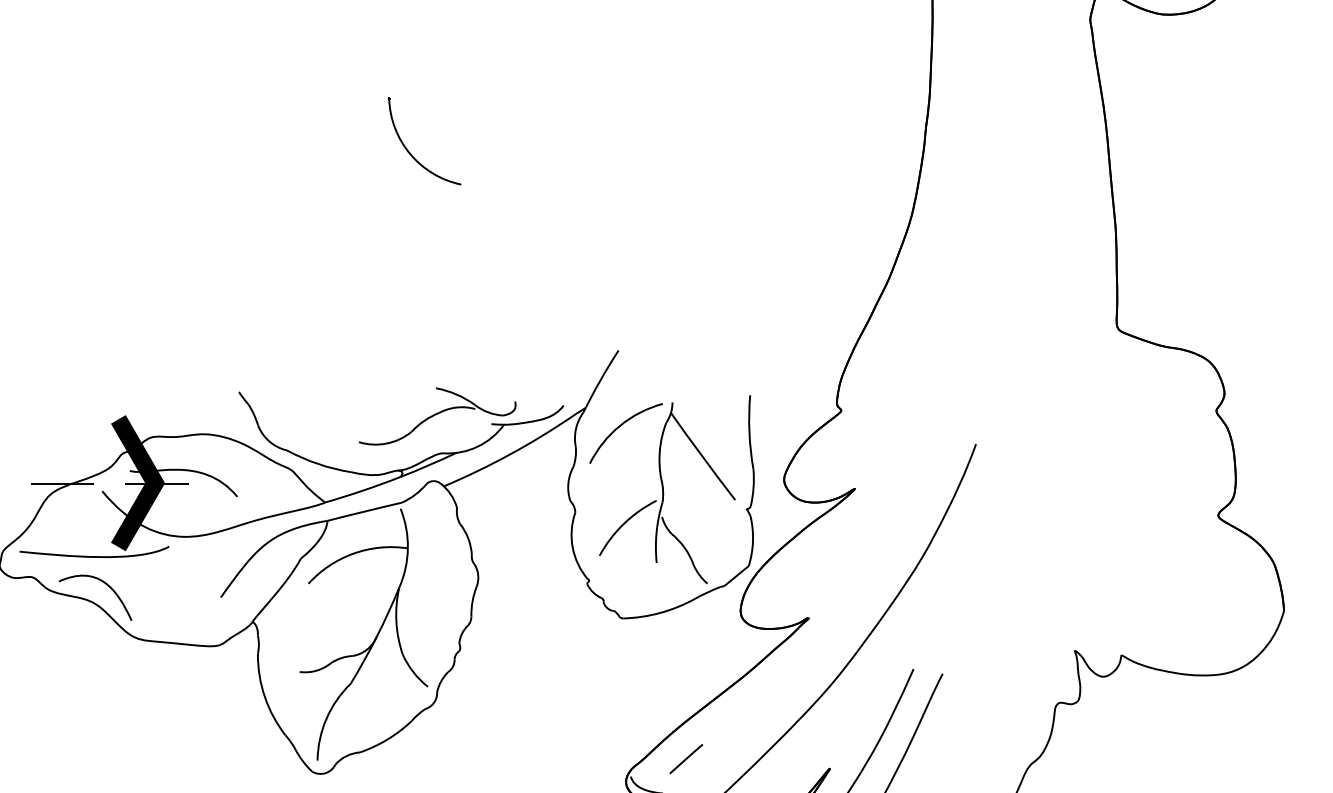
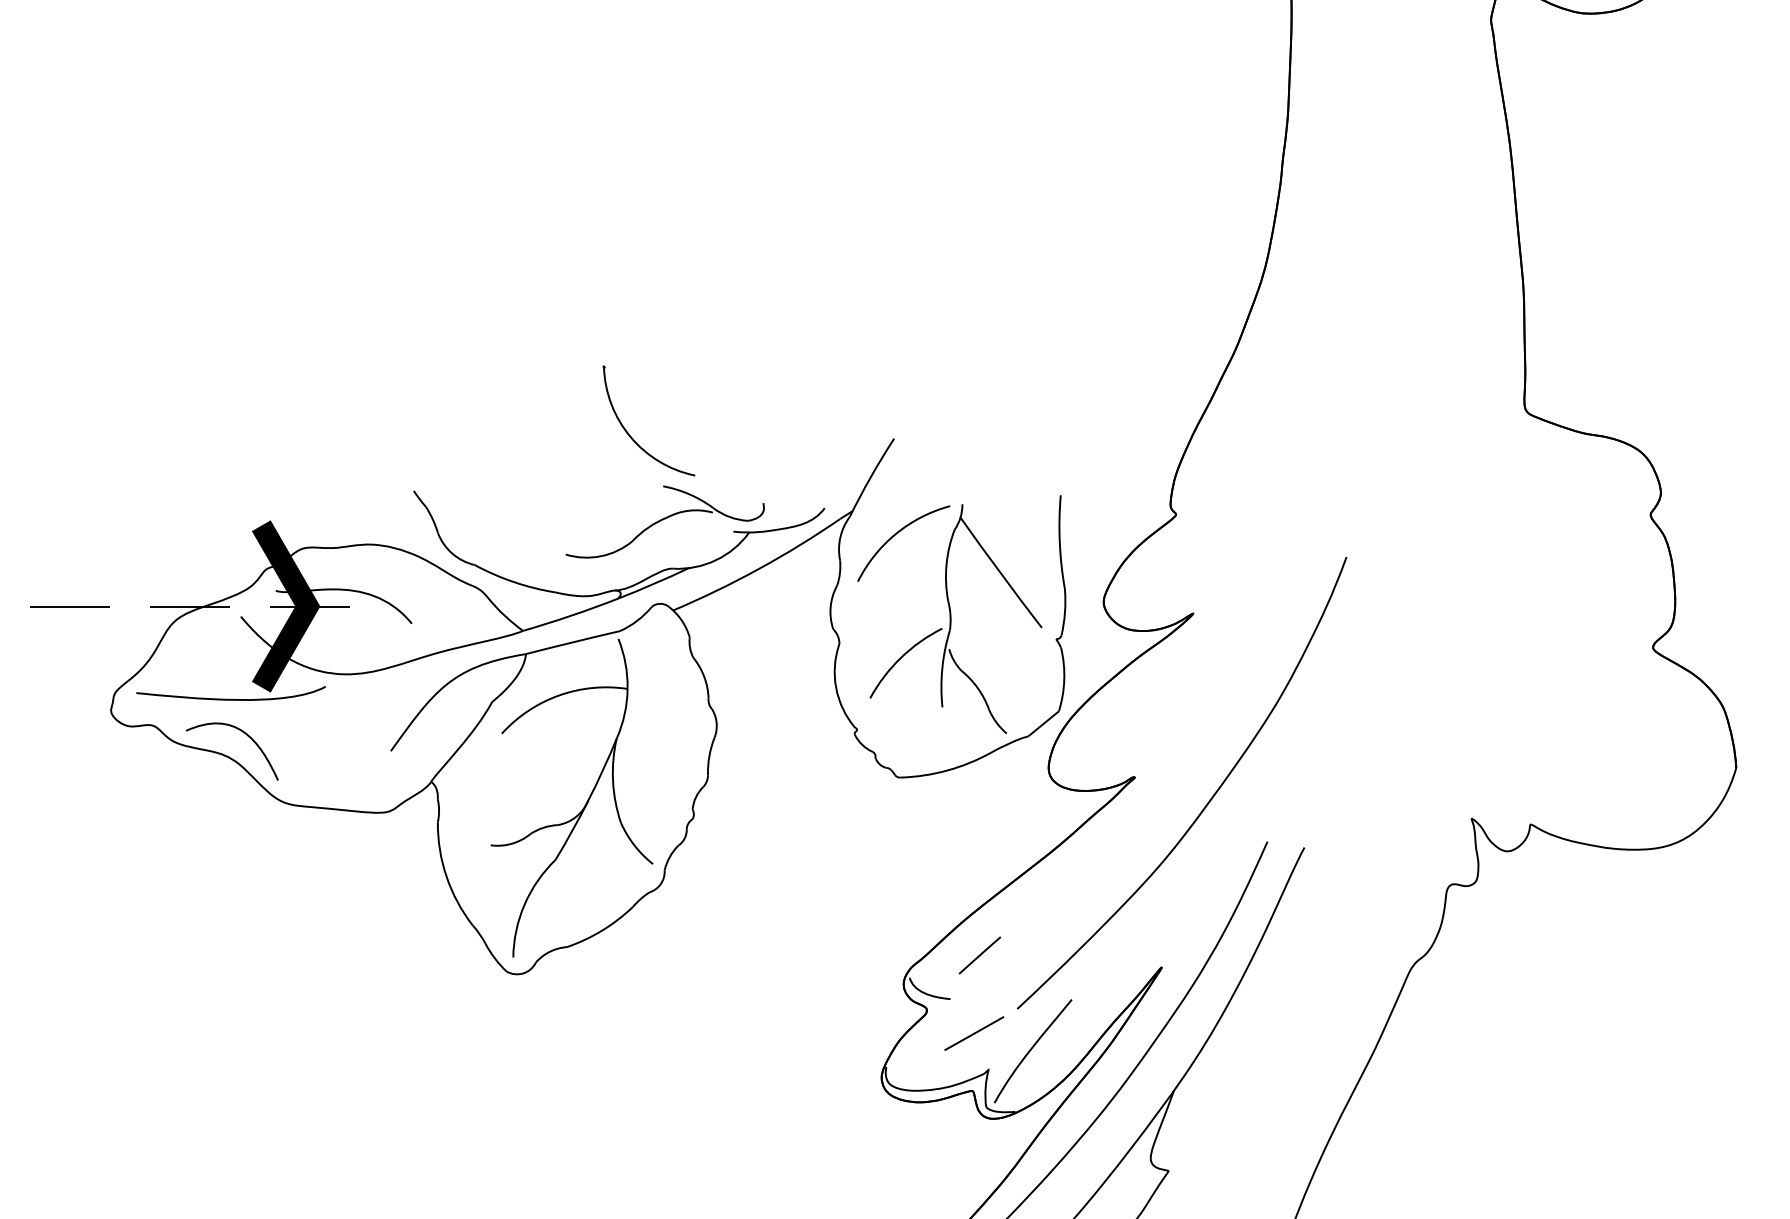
part: (408, 150) -> (628, 432), moved

